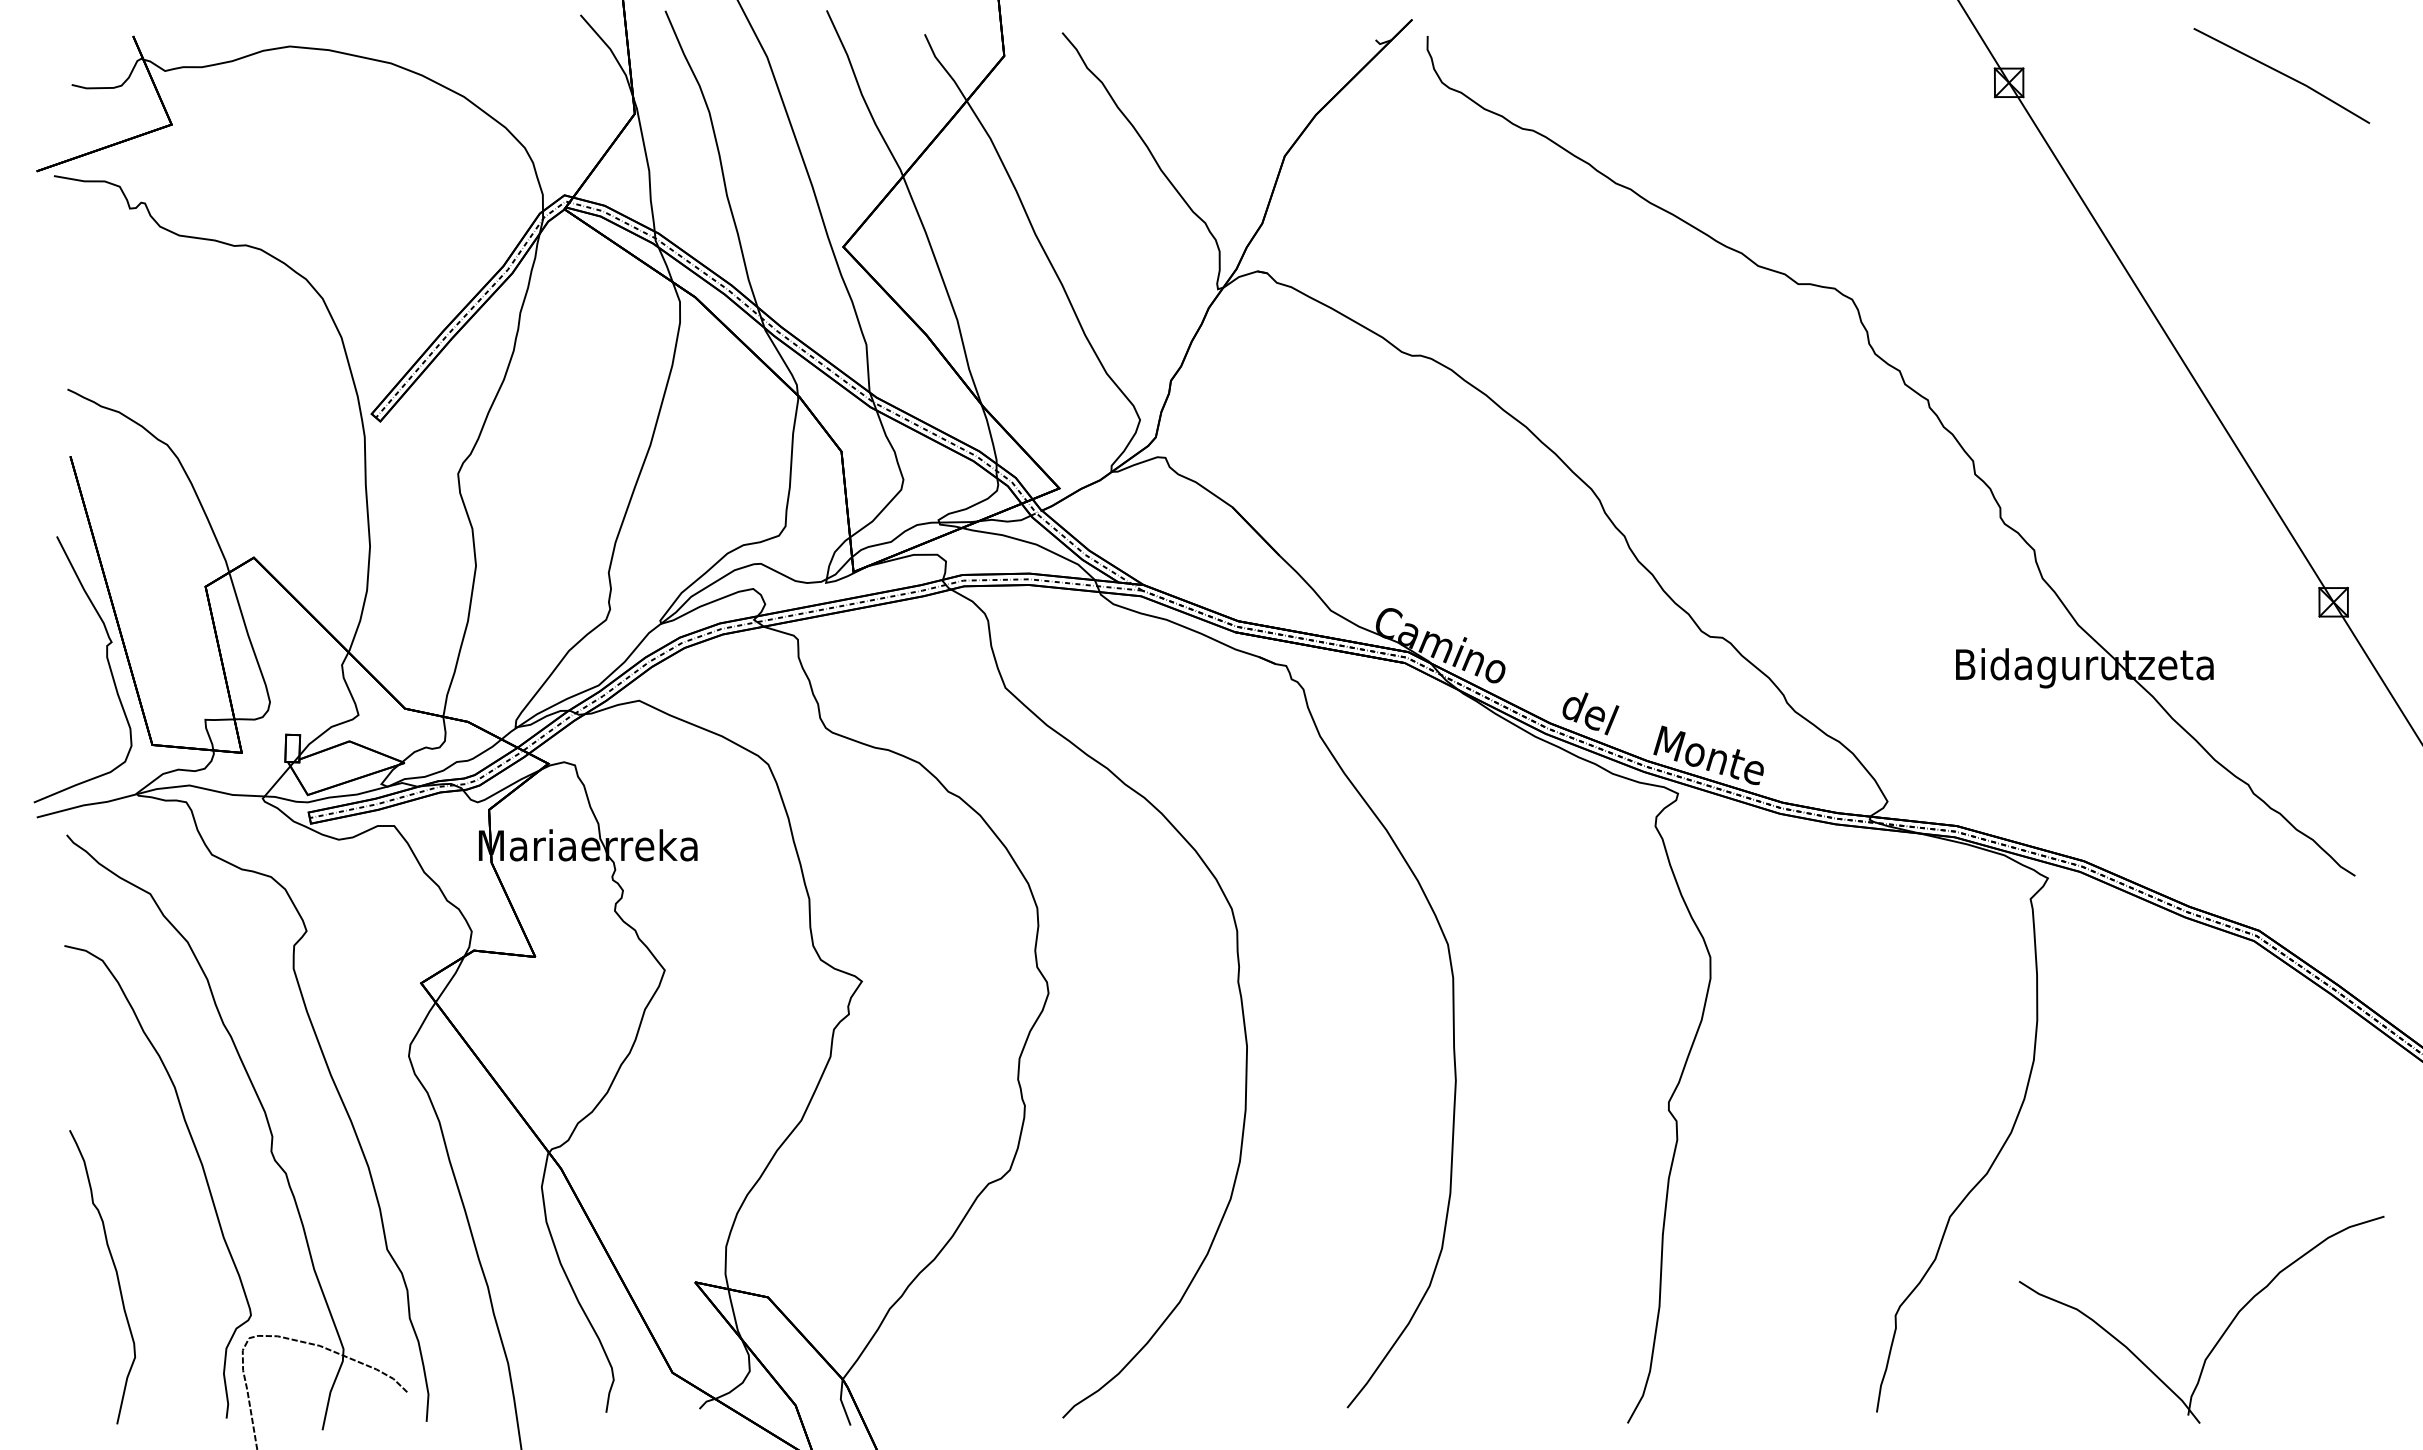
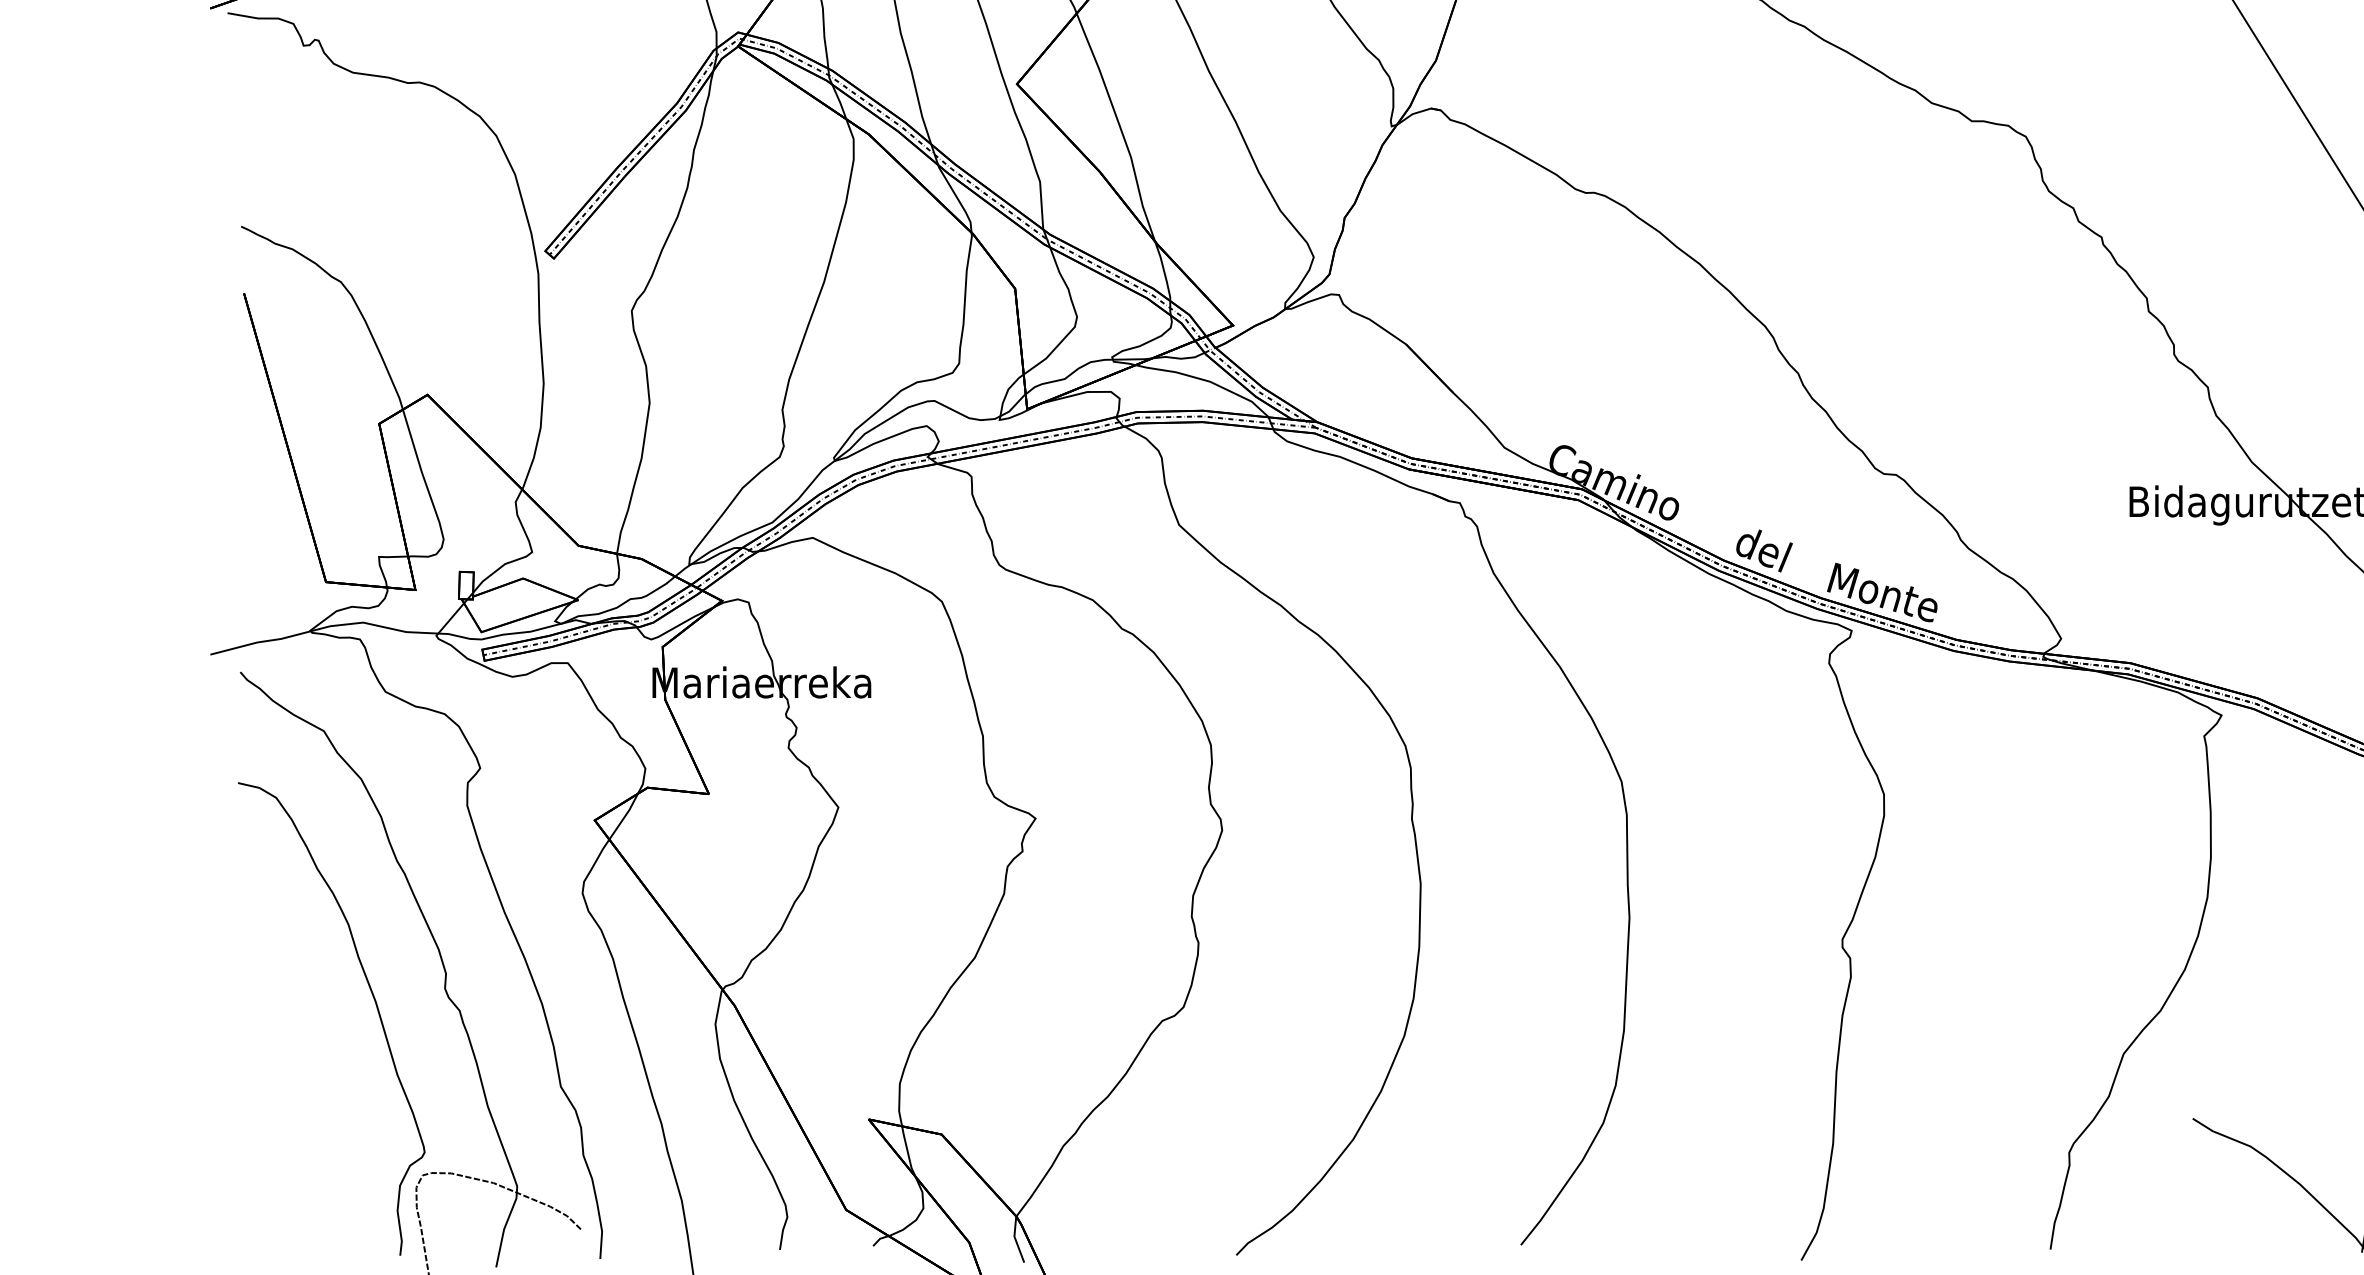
curve: (107, 662) -> (281, 499), removed
curve: (115, 1272) -> (289, 1109), removed

